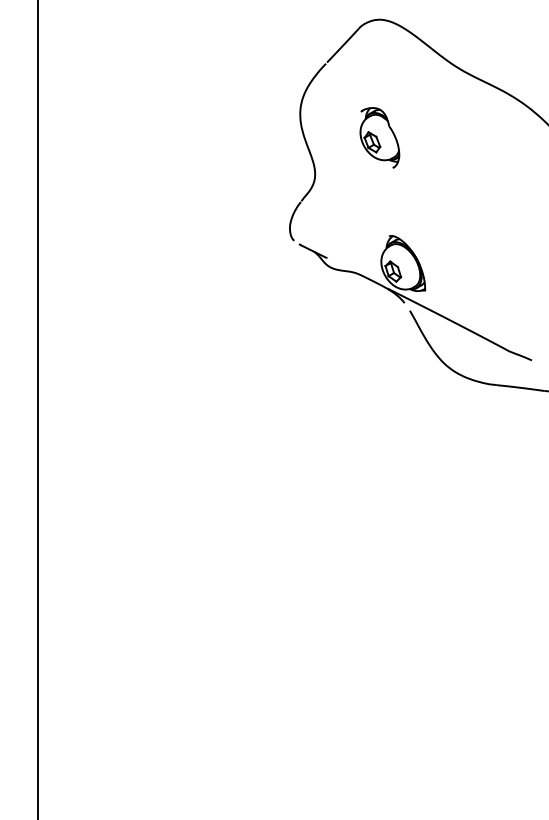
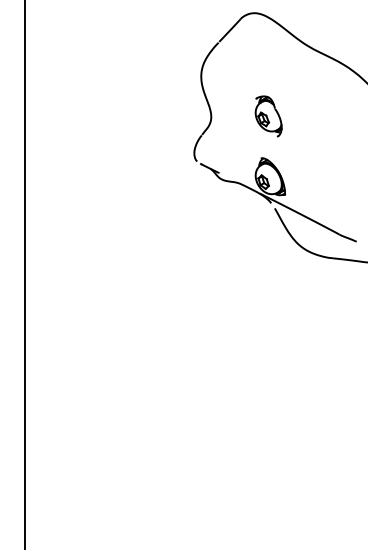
part: (379, 137) -> (268, 116), moved

